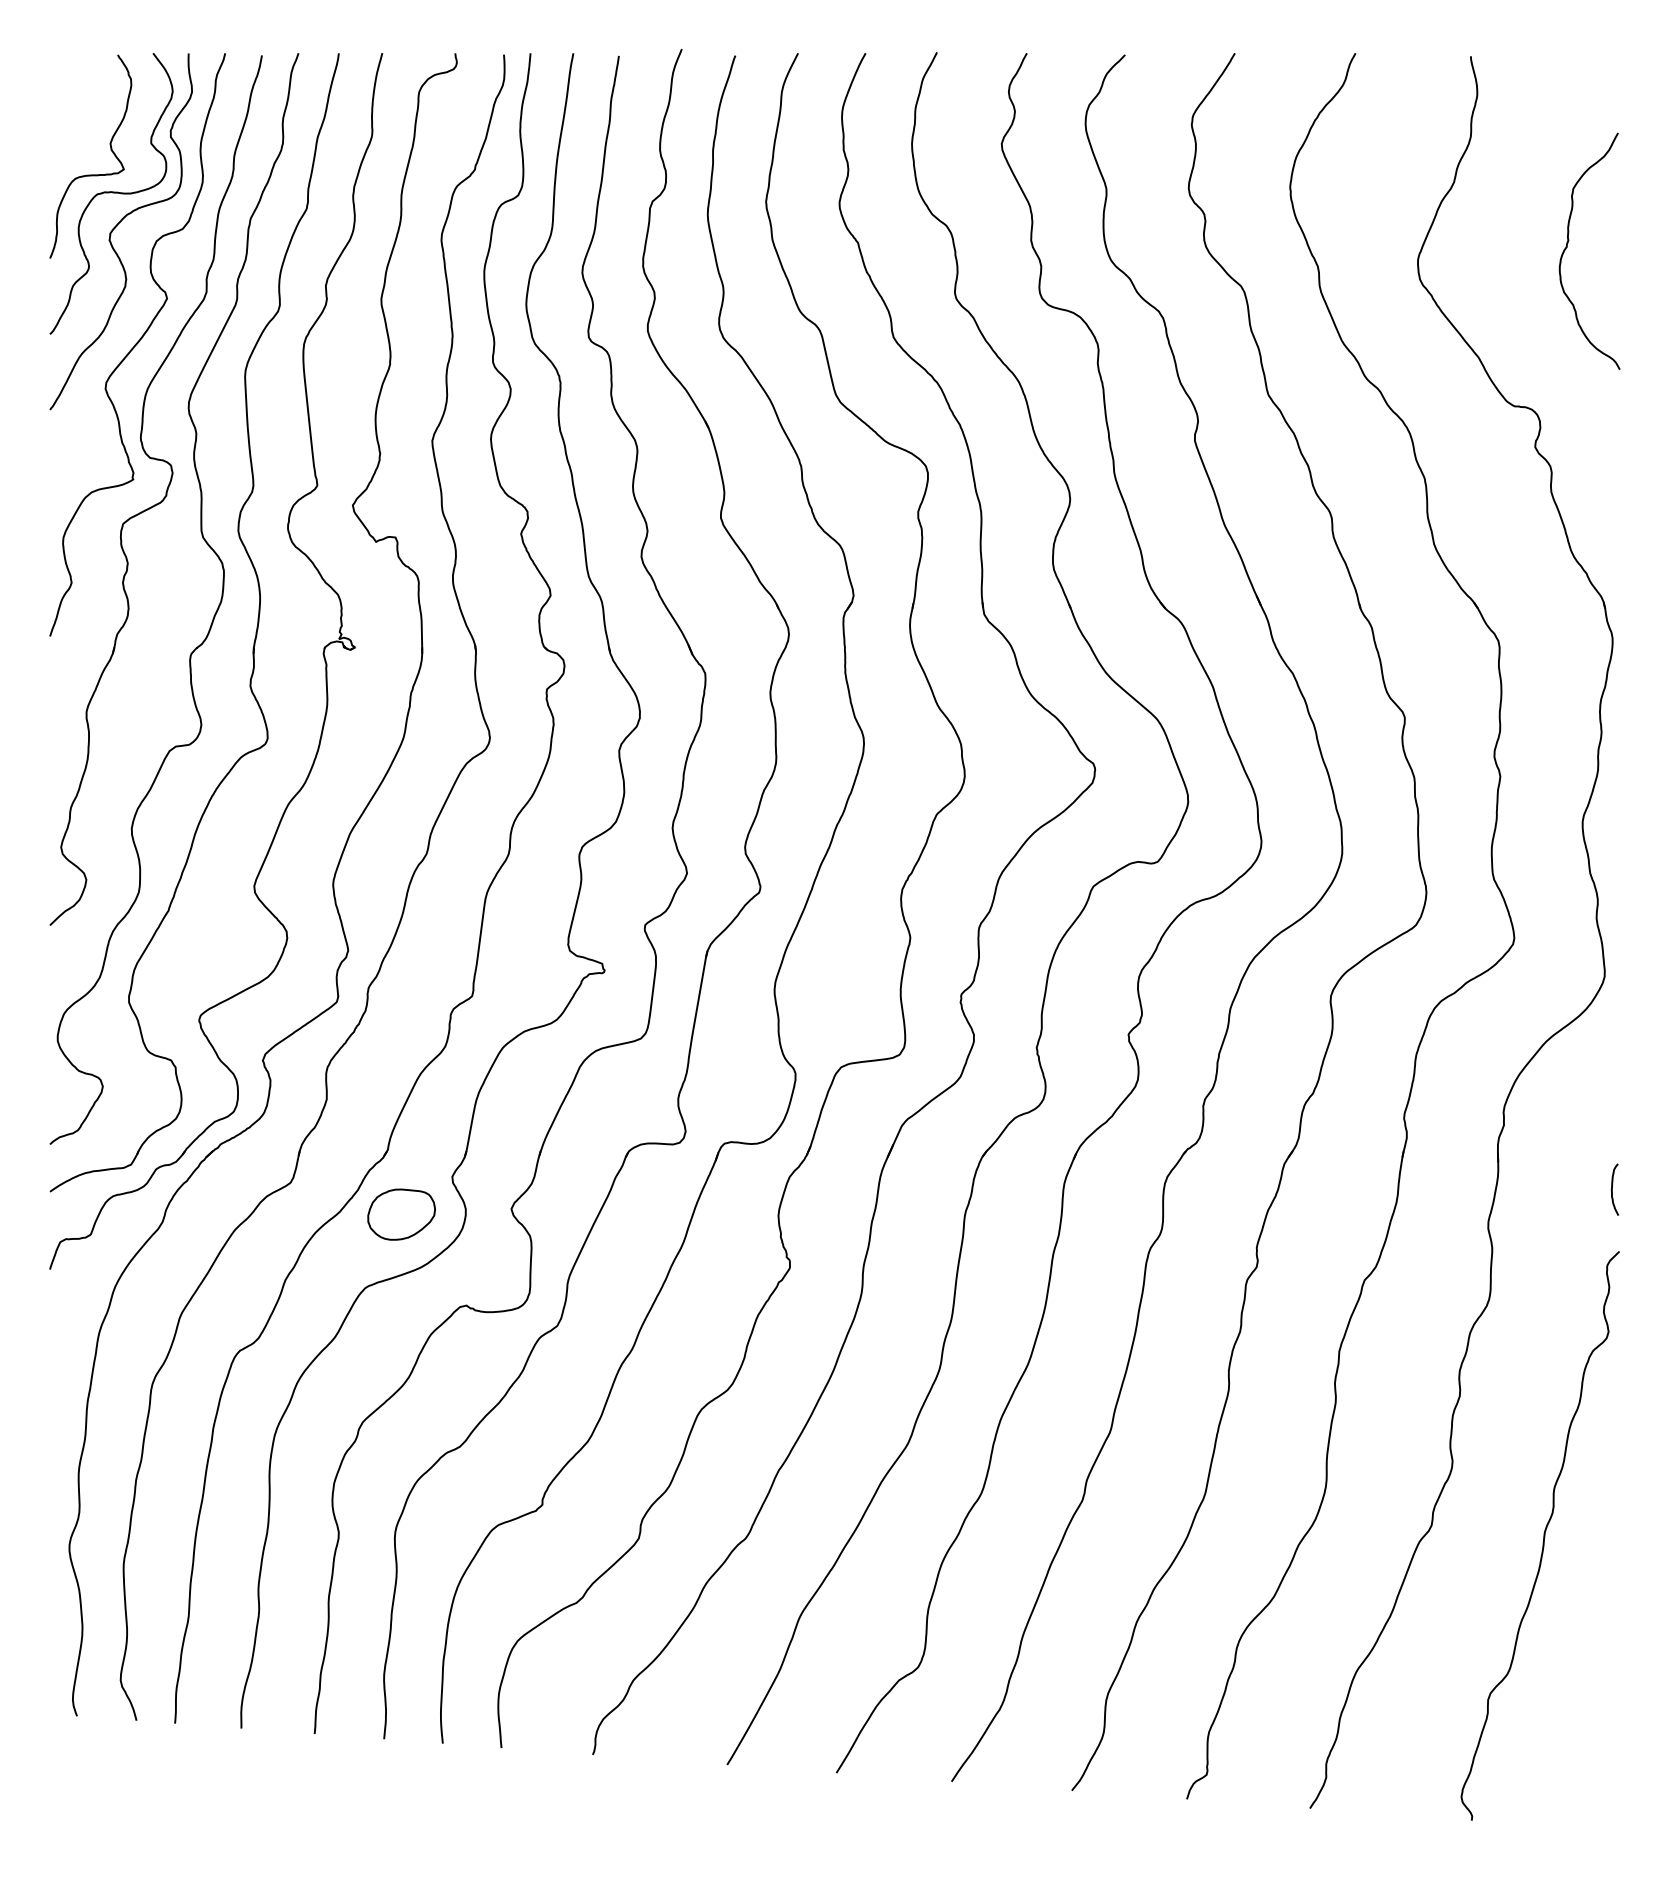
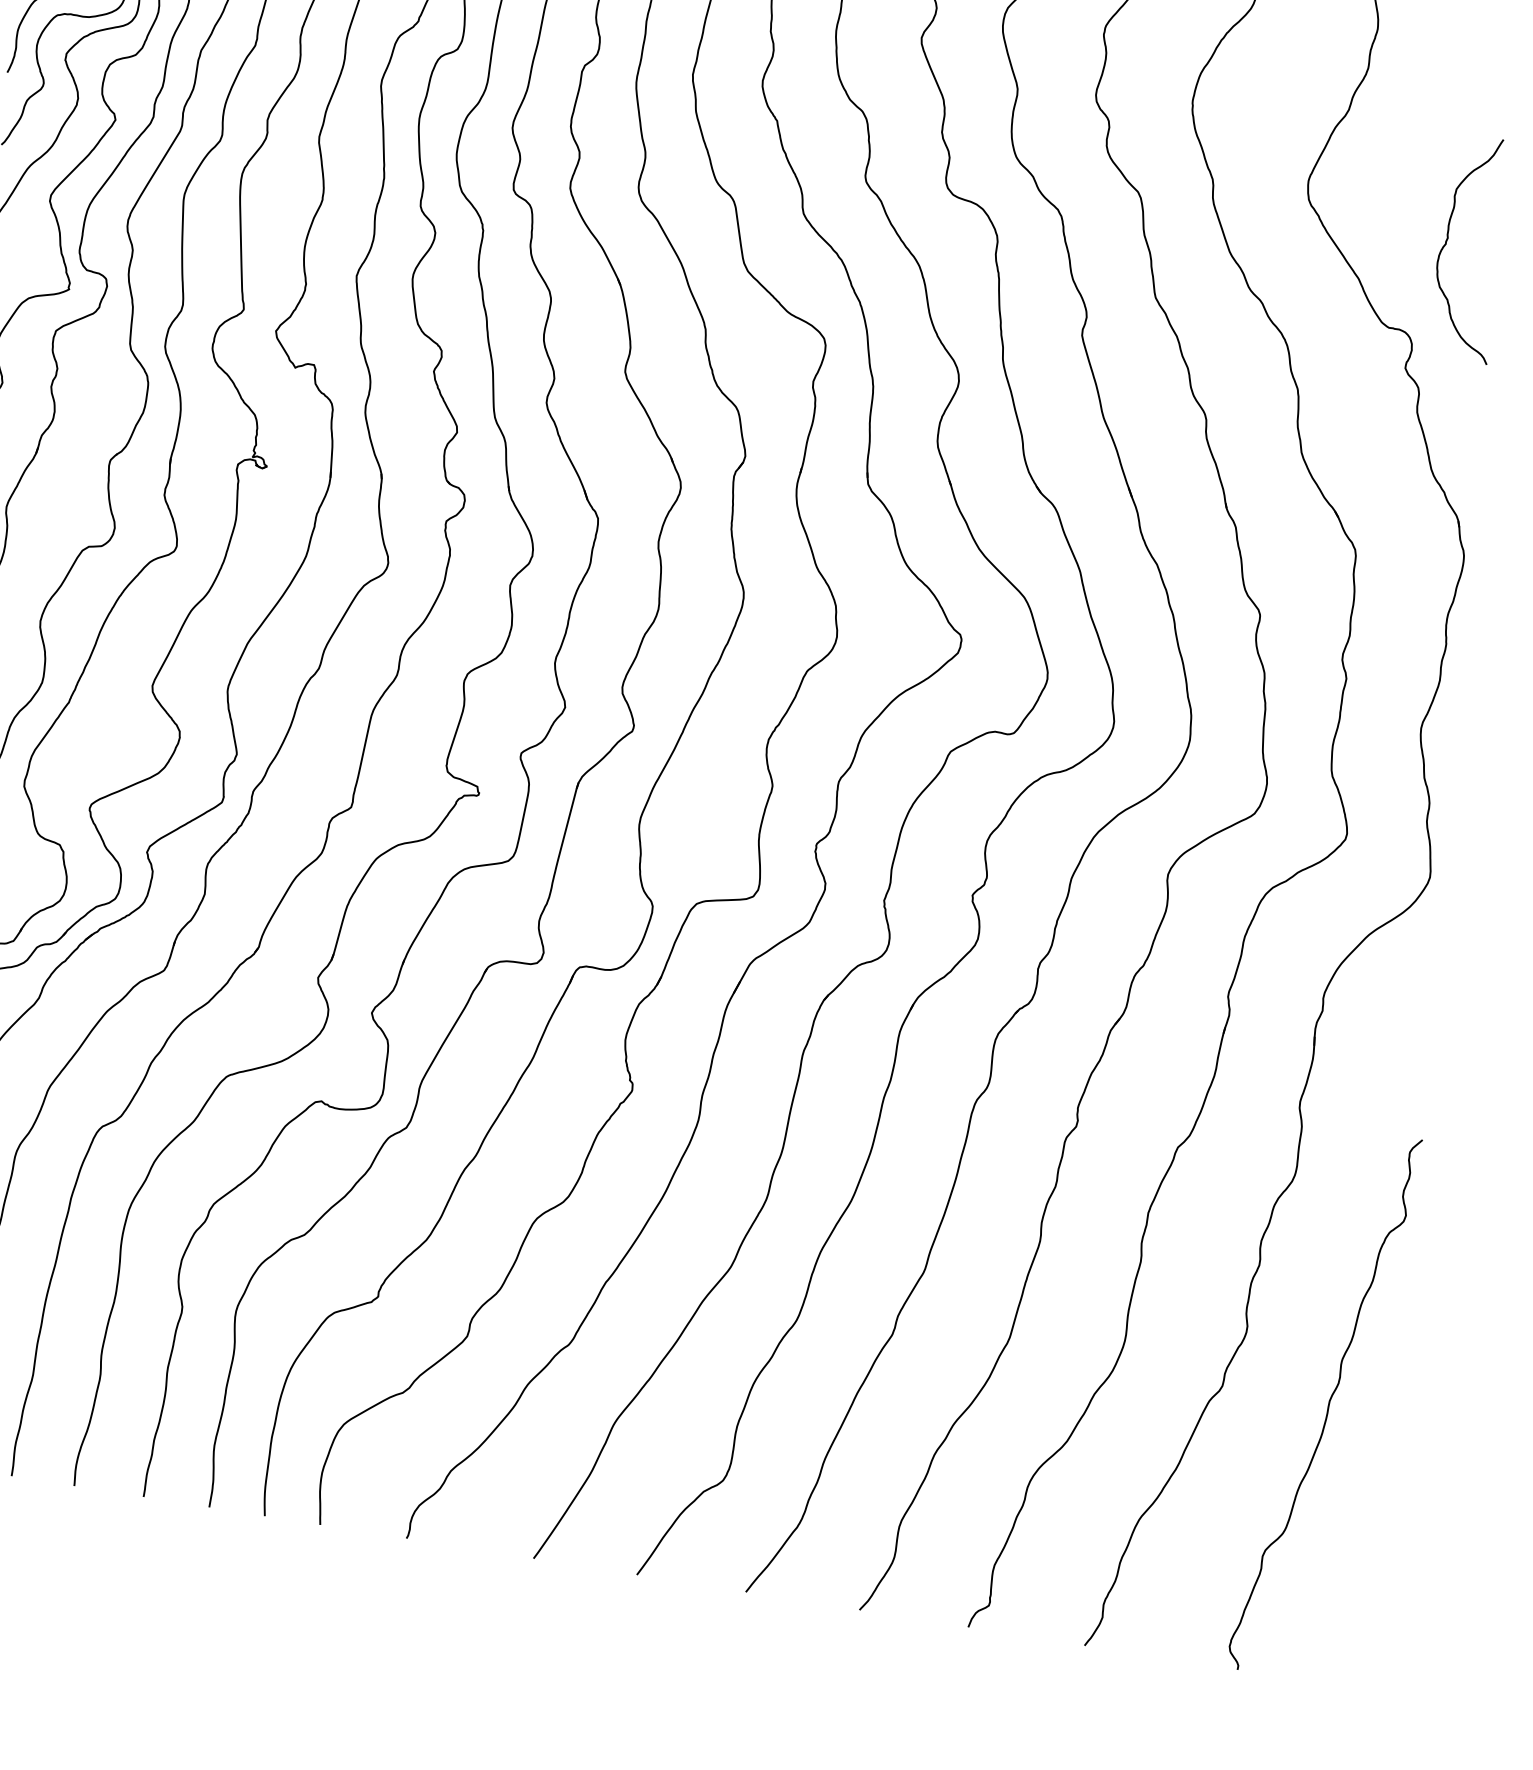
curve: (1568, 243) -> (1447, 240), moved
curve: (1612, 1189) -> (1420, 1080), removed
part: (401, 1214) -> (266, 1009), removed

